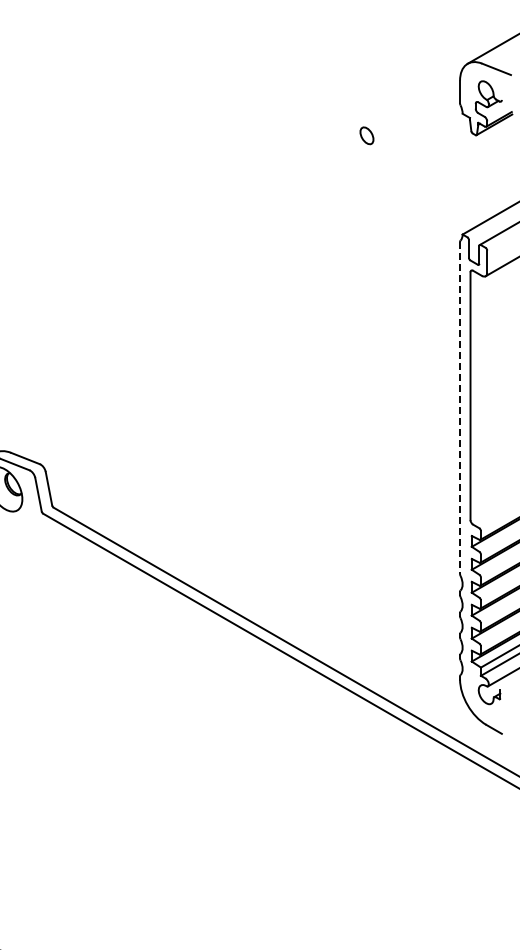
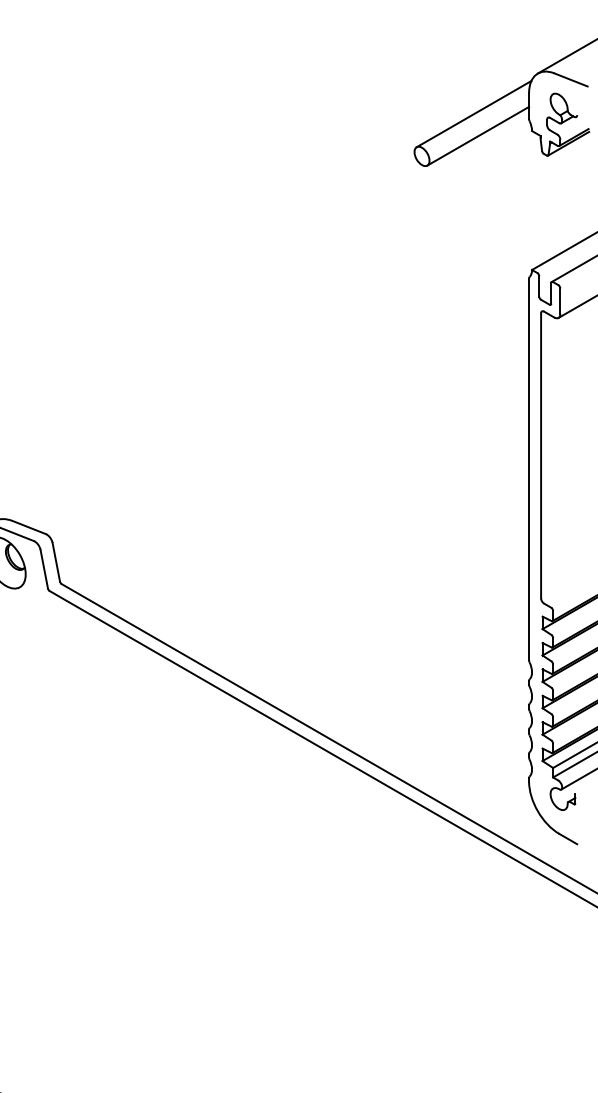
line: (412, 98) -> (474, 113), added
line: (415, 117) -> (477, 135), added
line: (460, 407) -> (529, 468), dashed -> solid

